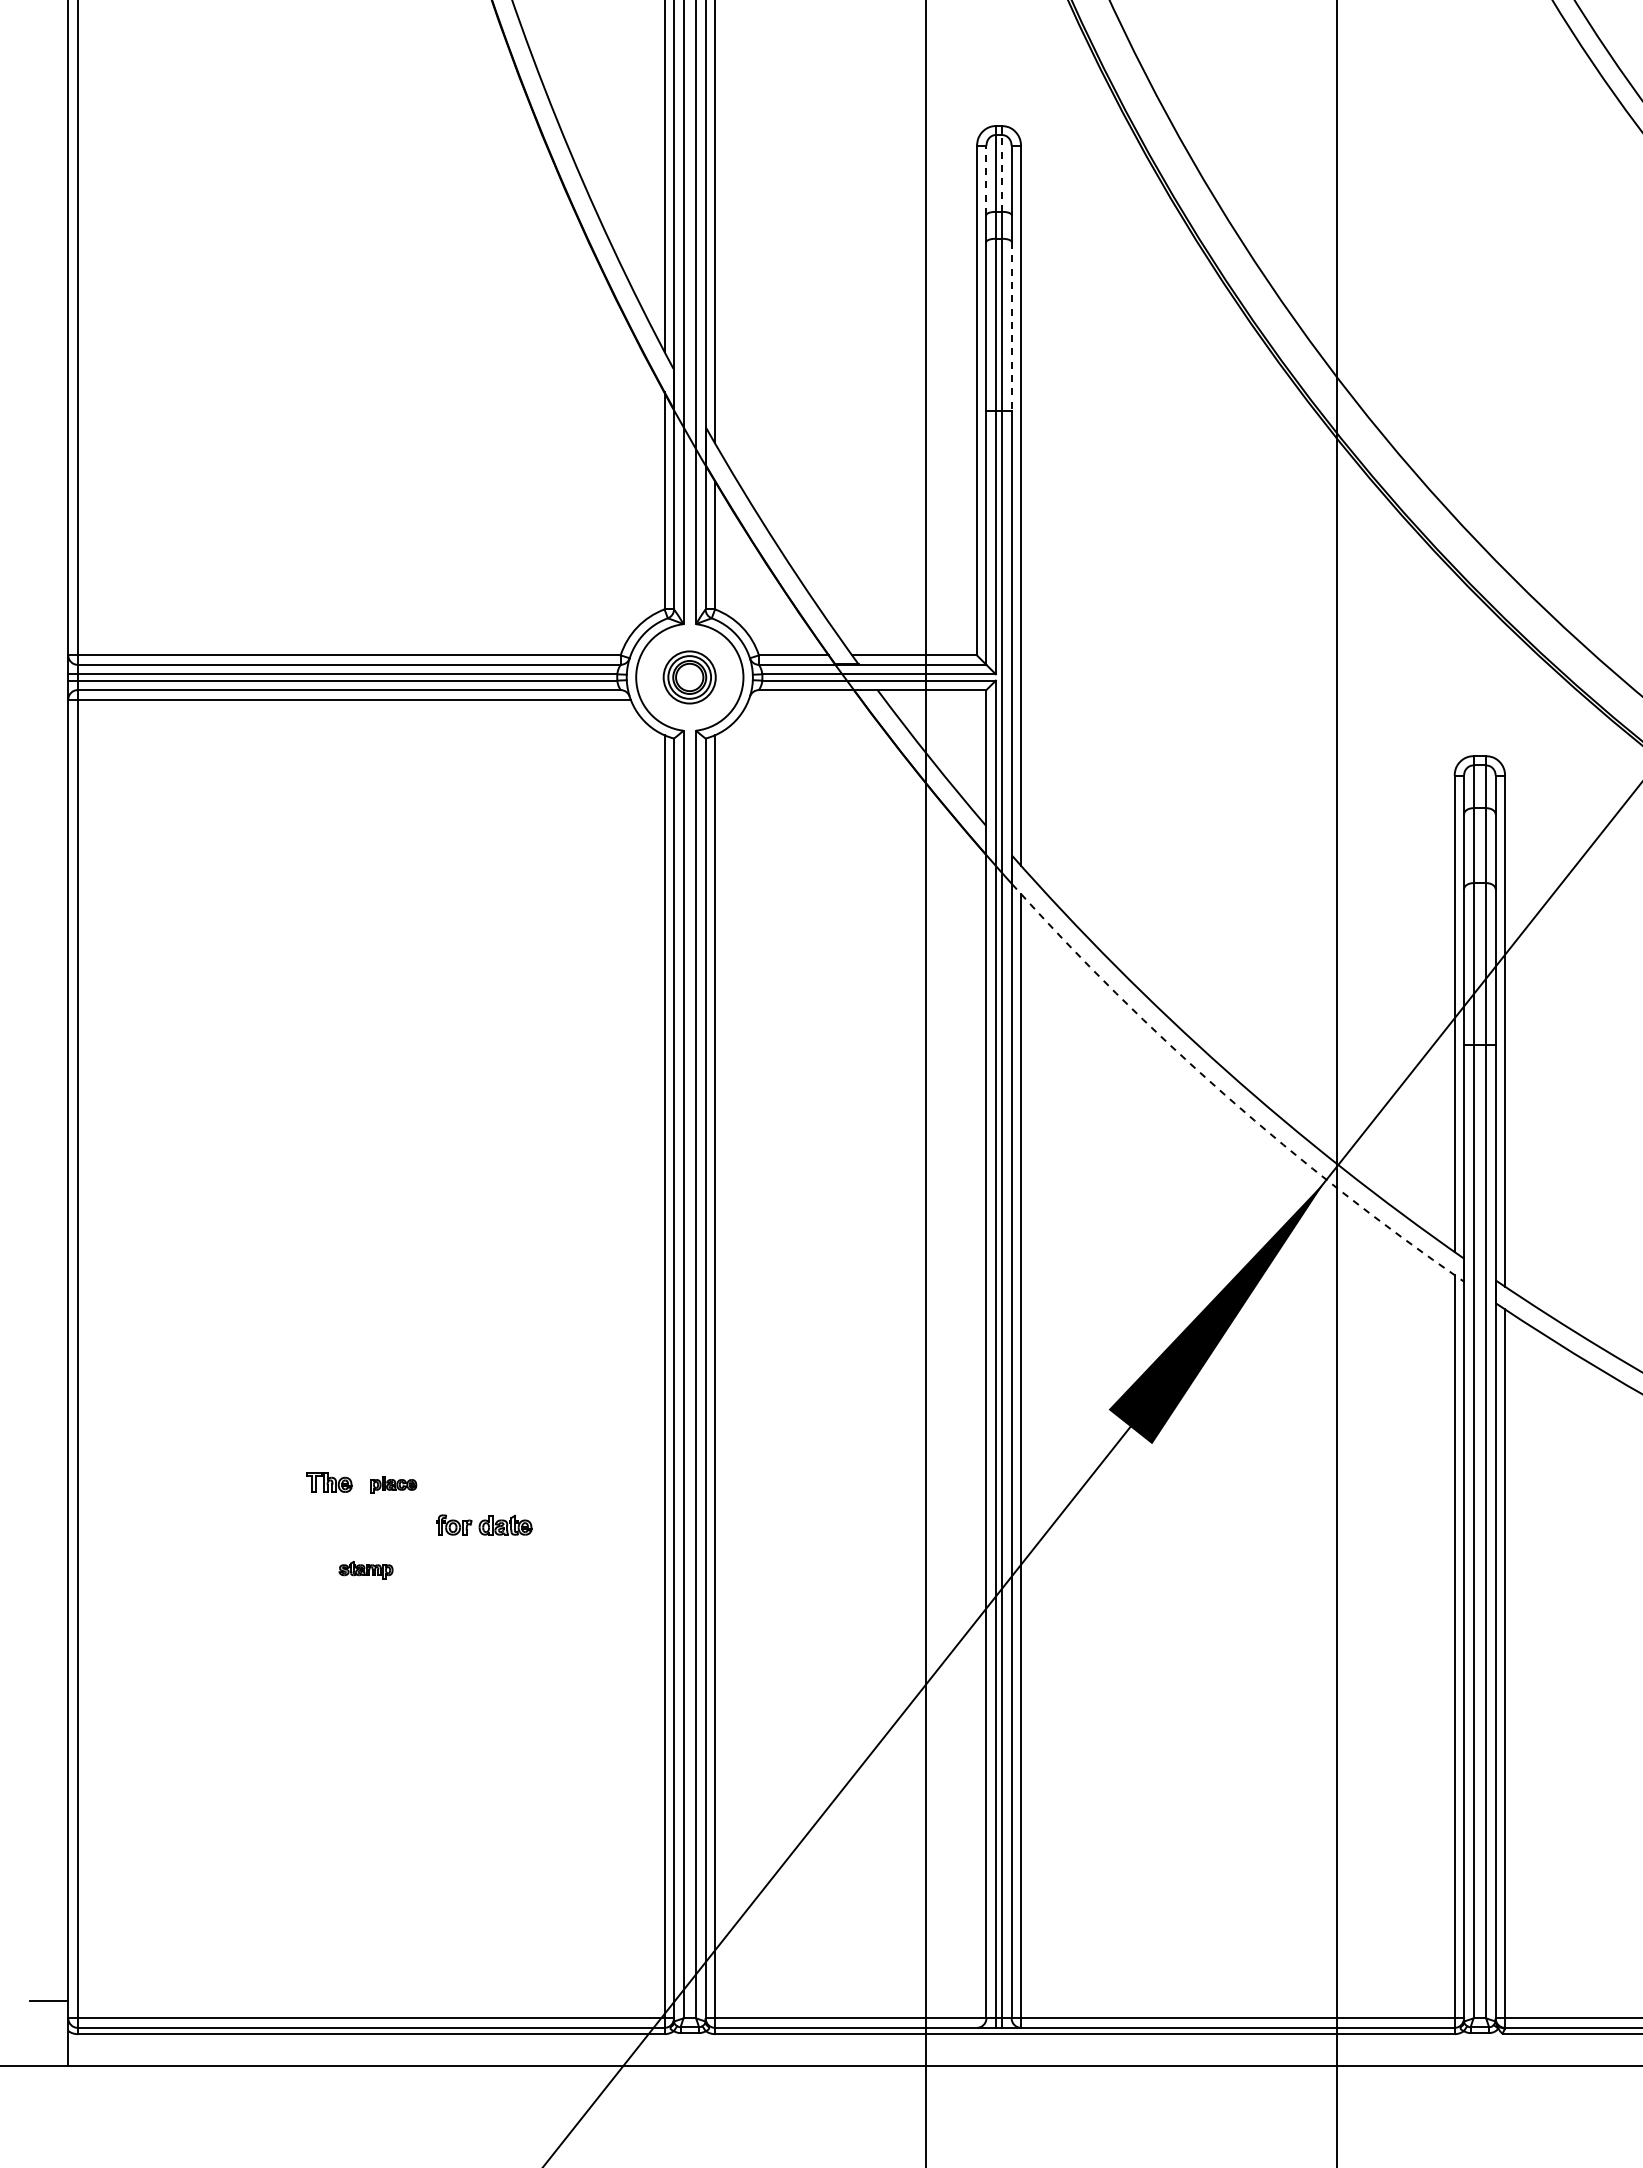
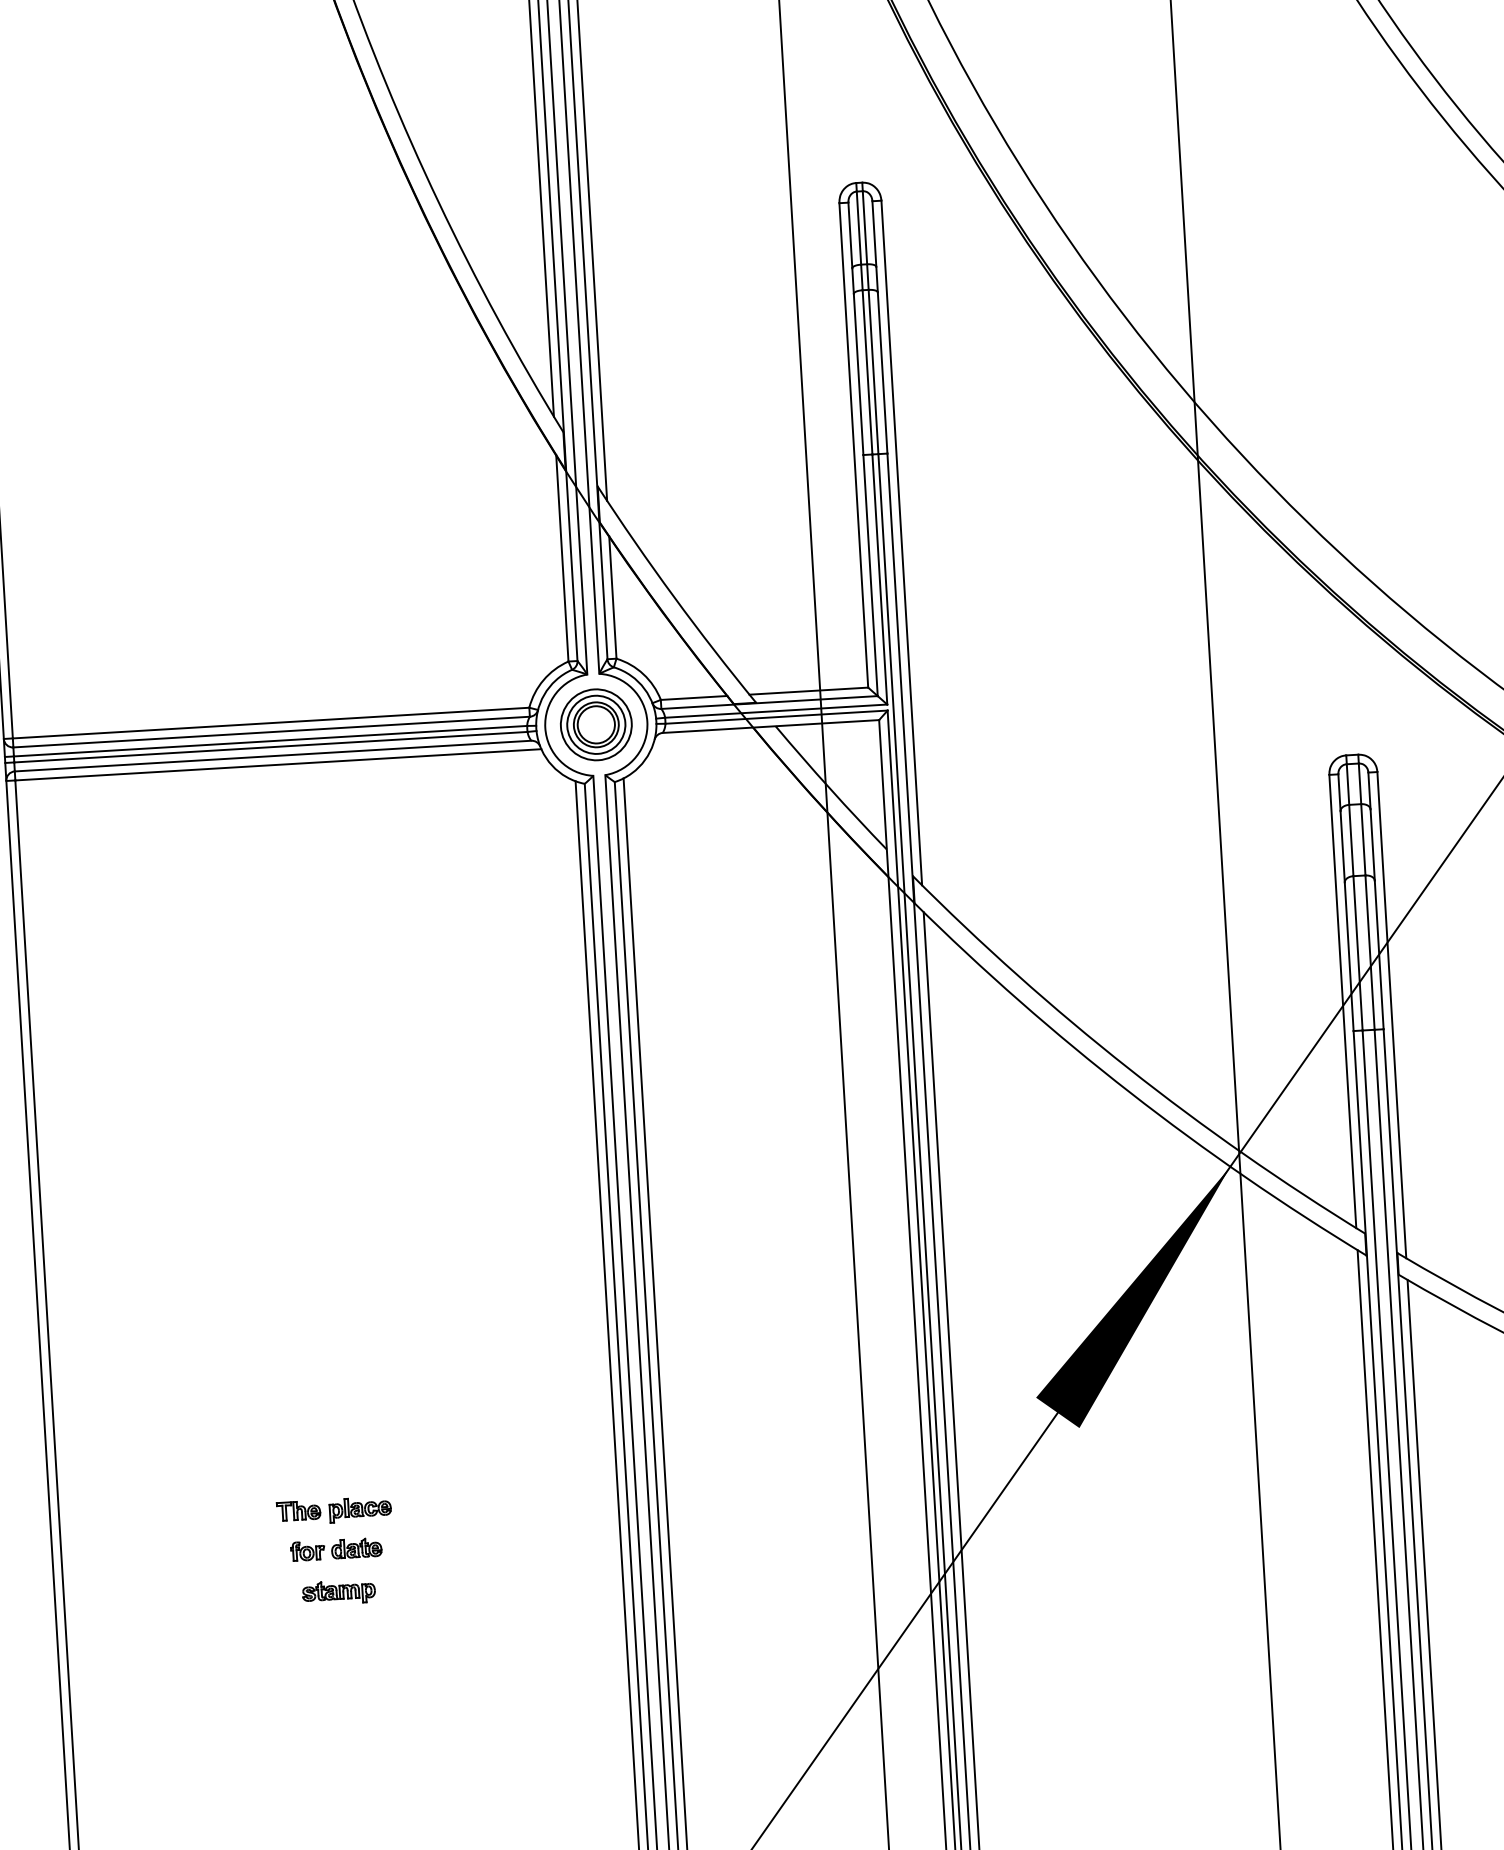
line: (1002, 172) -> (865, 226), dashed -> solid
line: (986, 180) -> (850, 235), dashed -> solid
line: (1011, 326) -> (882, 372), dashed -> solid
part: (689, 677) -> (596, 724), size x1.43
arc: (1226, 1096) -> (1130, 1093), dashed -> solid
part: (393, 1484) -> (360, 1509), size x1.43
part: (484, 1524) -> (336, 1548), moved
part: (365, 1569) -> (338, 1591), size x1.43

